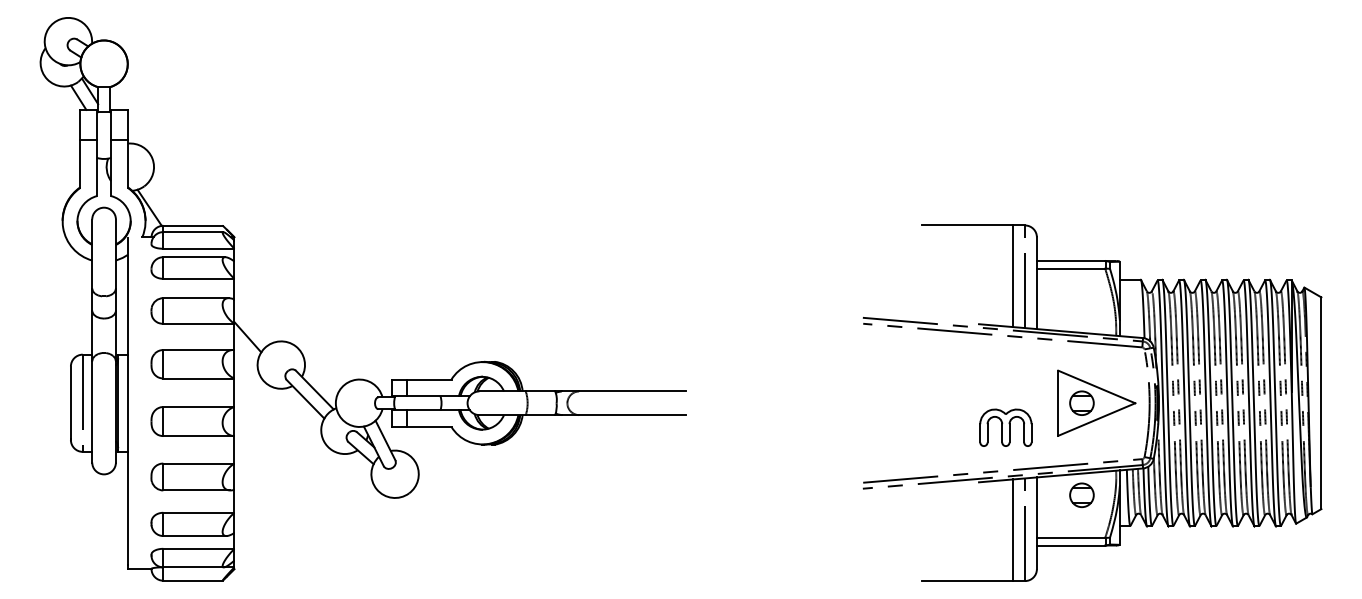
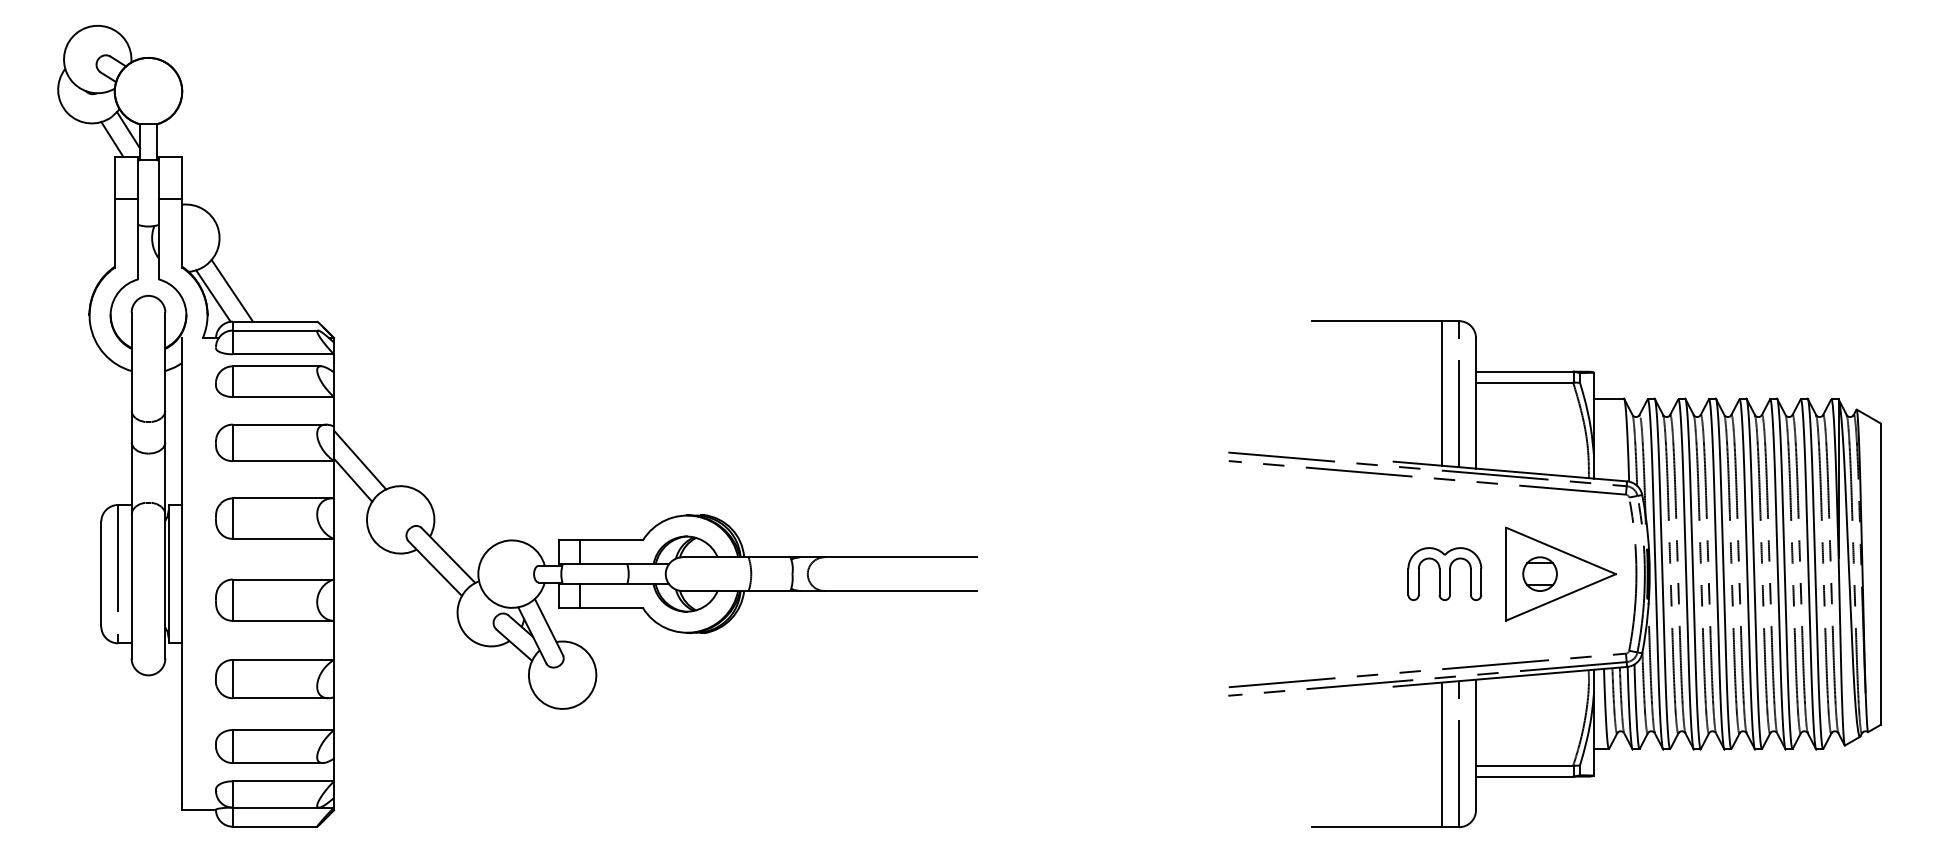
line: (162, 203) -> (231, 290), added
line: (253, 322) -> (360, 459), added
part: (1005, 427) -> (1444, 573), moved
part: (1081, 494) -> (1539, 704), removed

